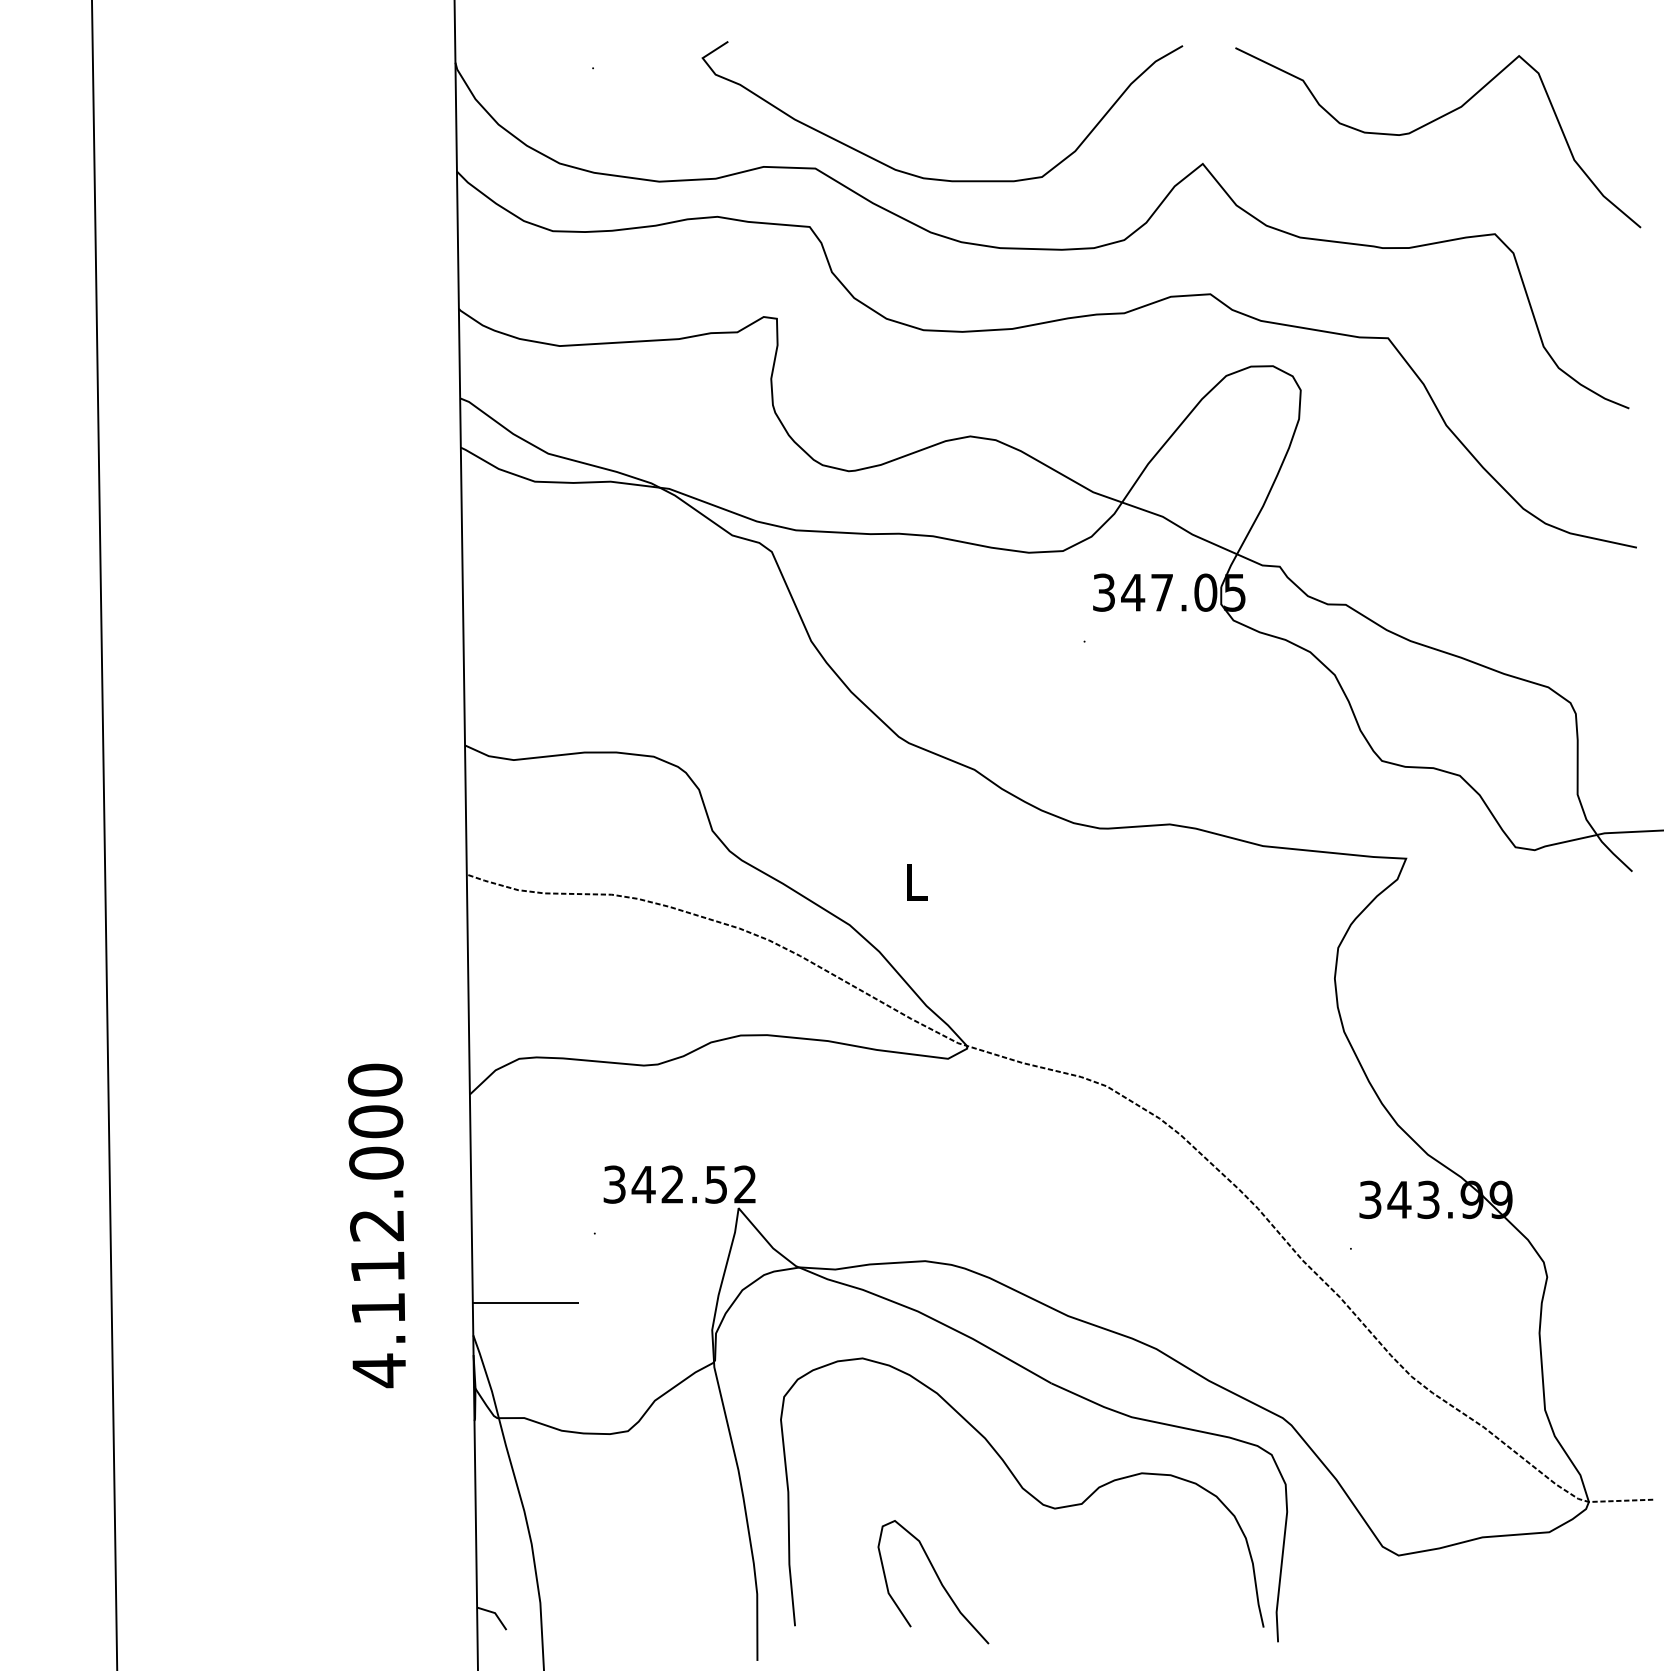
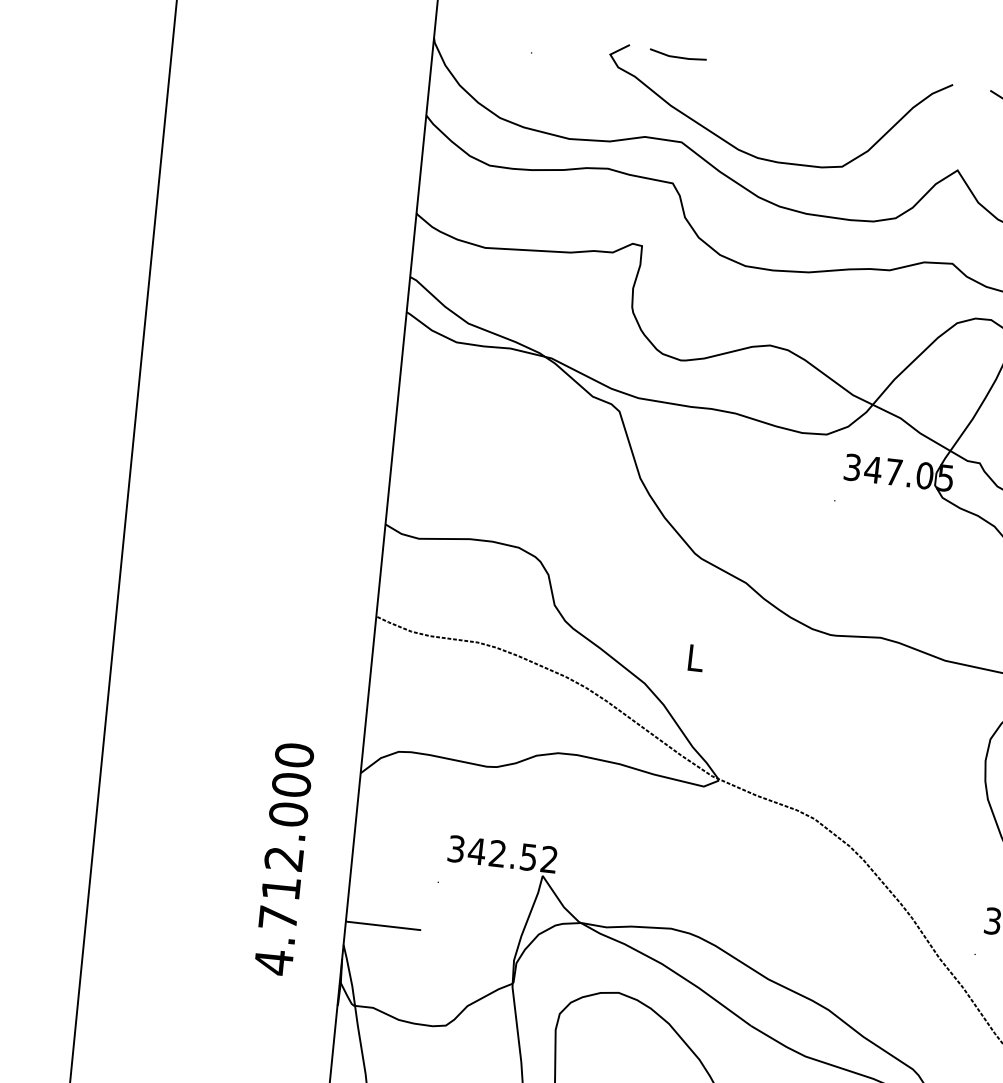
line: (796, 50) -> (677, 56), added
text: (377, 1308) -> (277, 917), 4.112.000 -> 4.712.000

